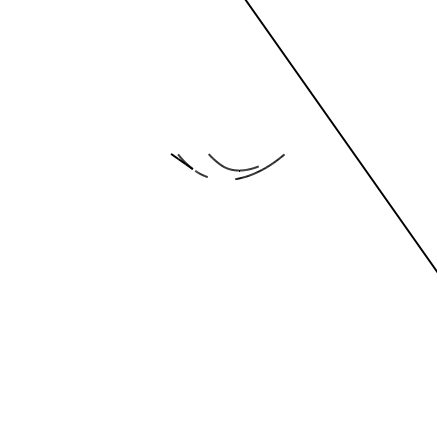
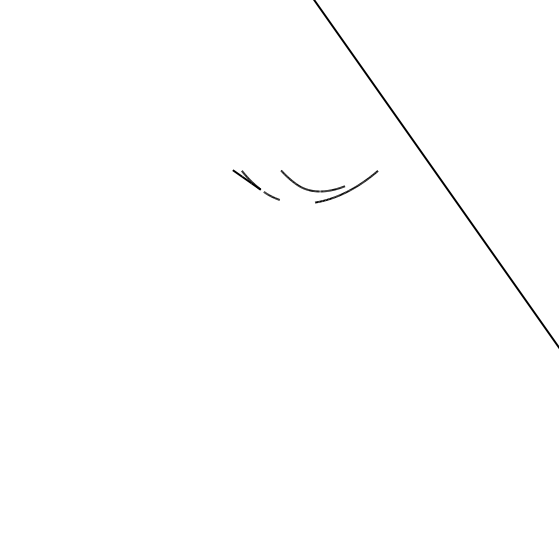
part: (227, 166) -> (305, 186), moved

